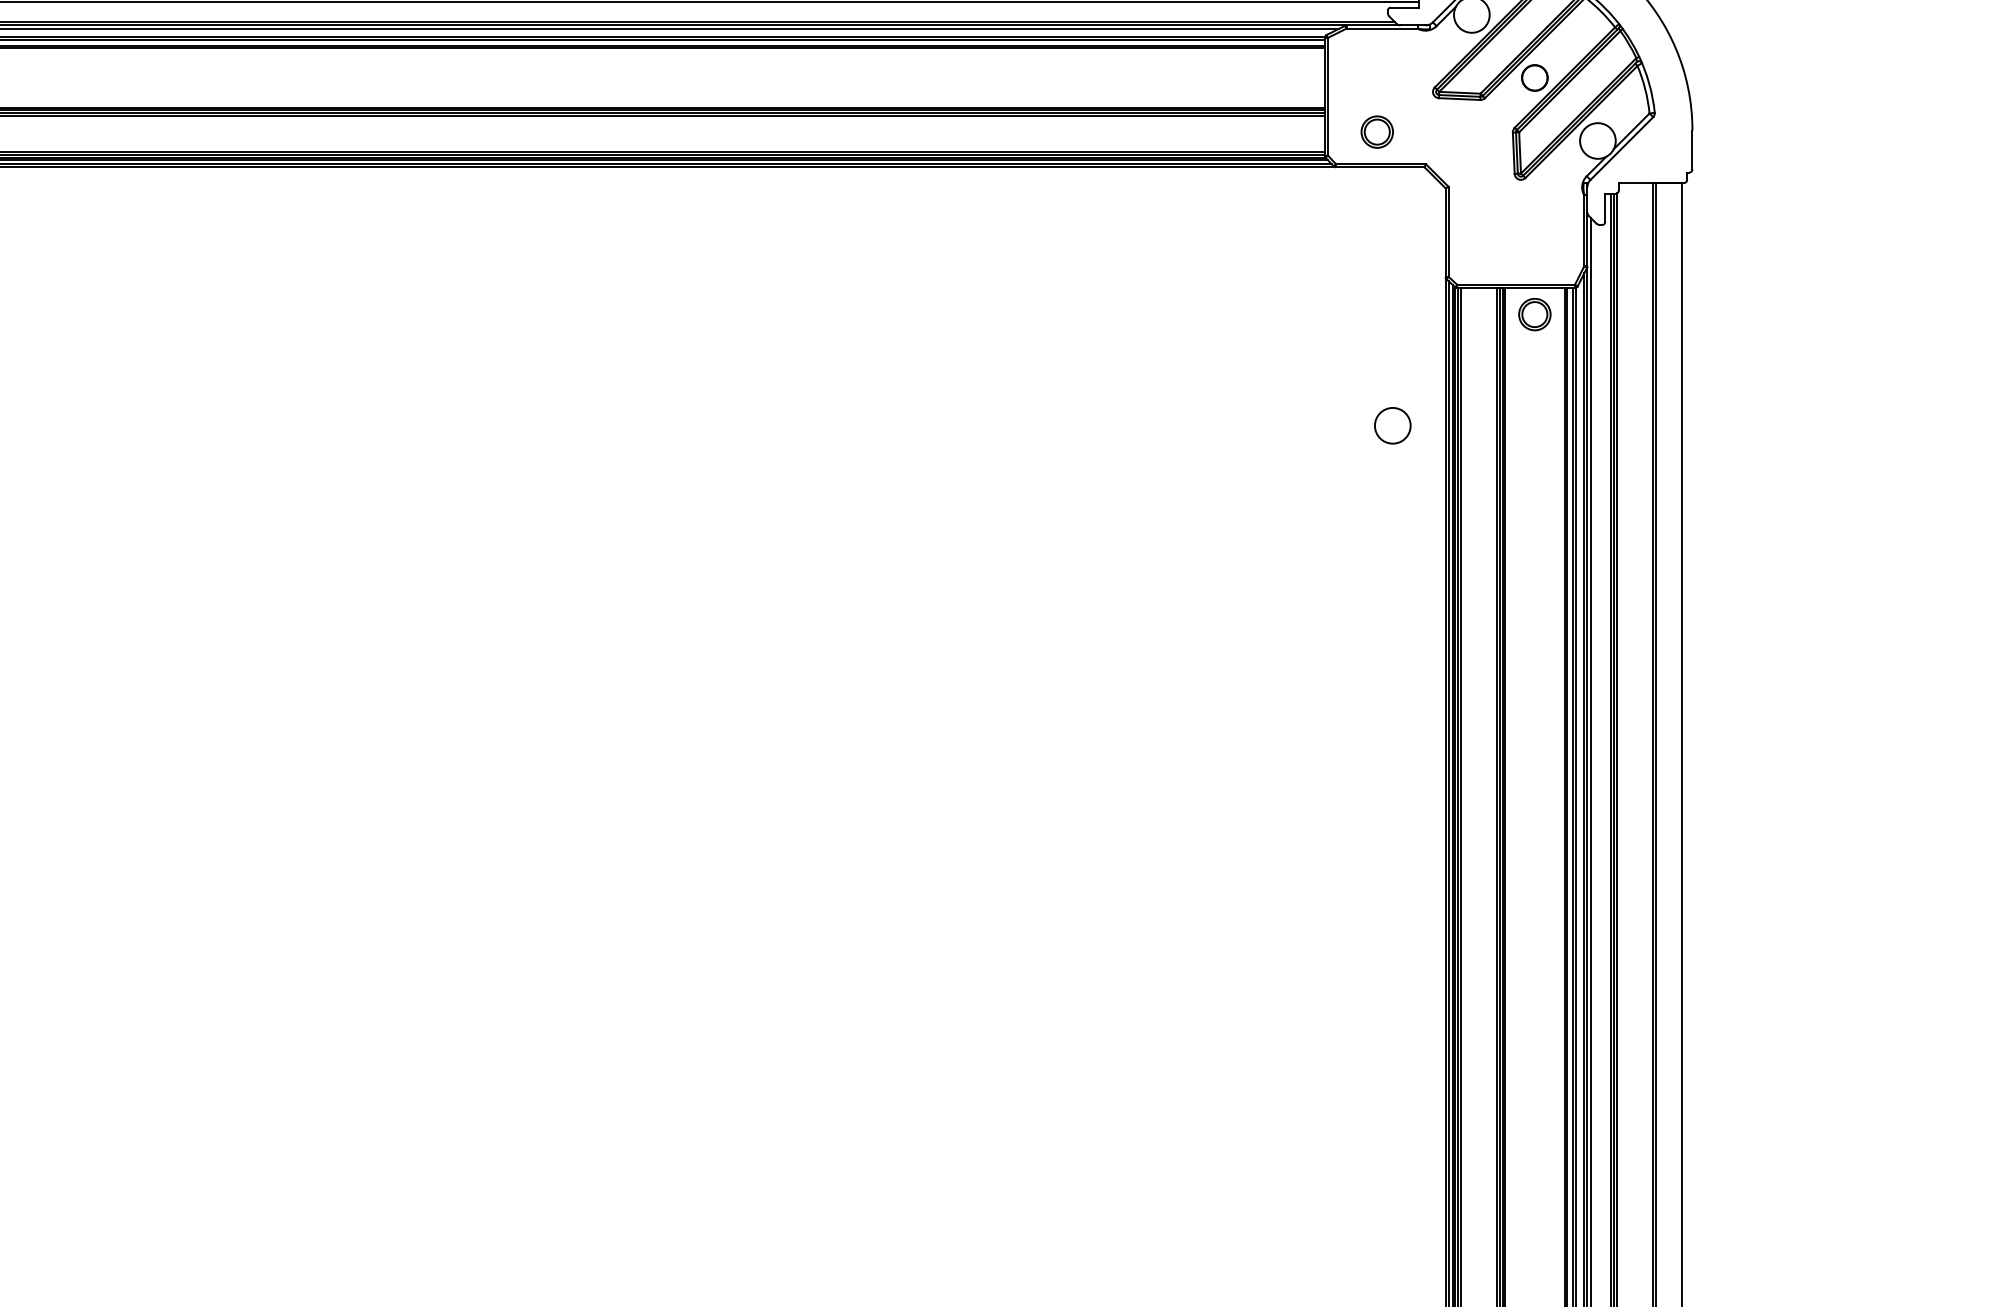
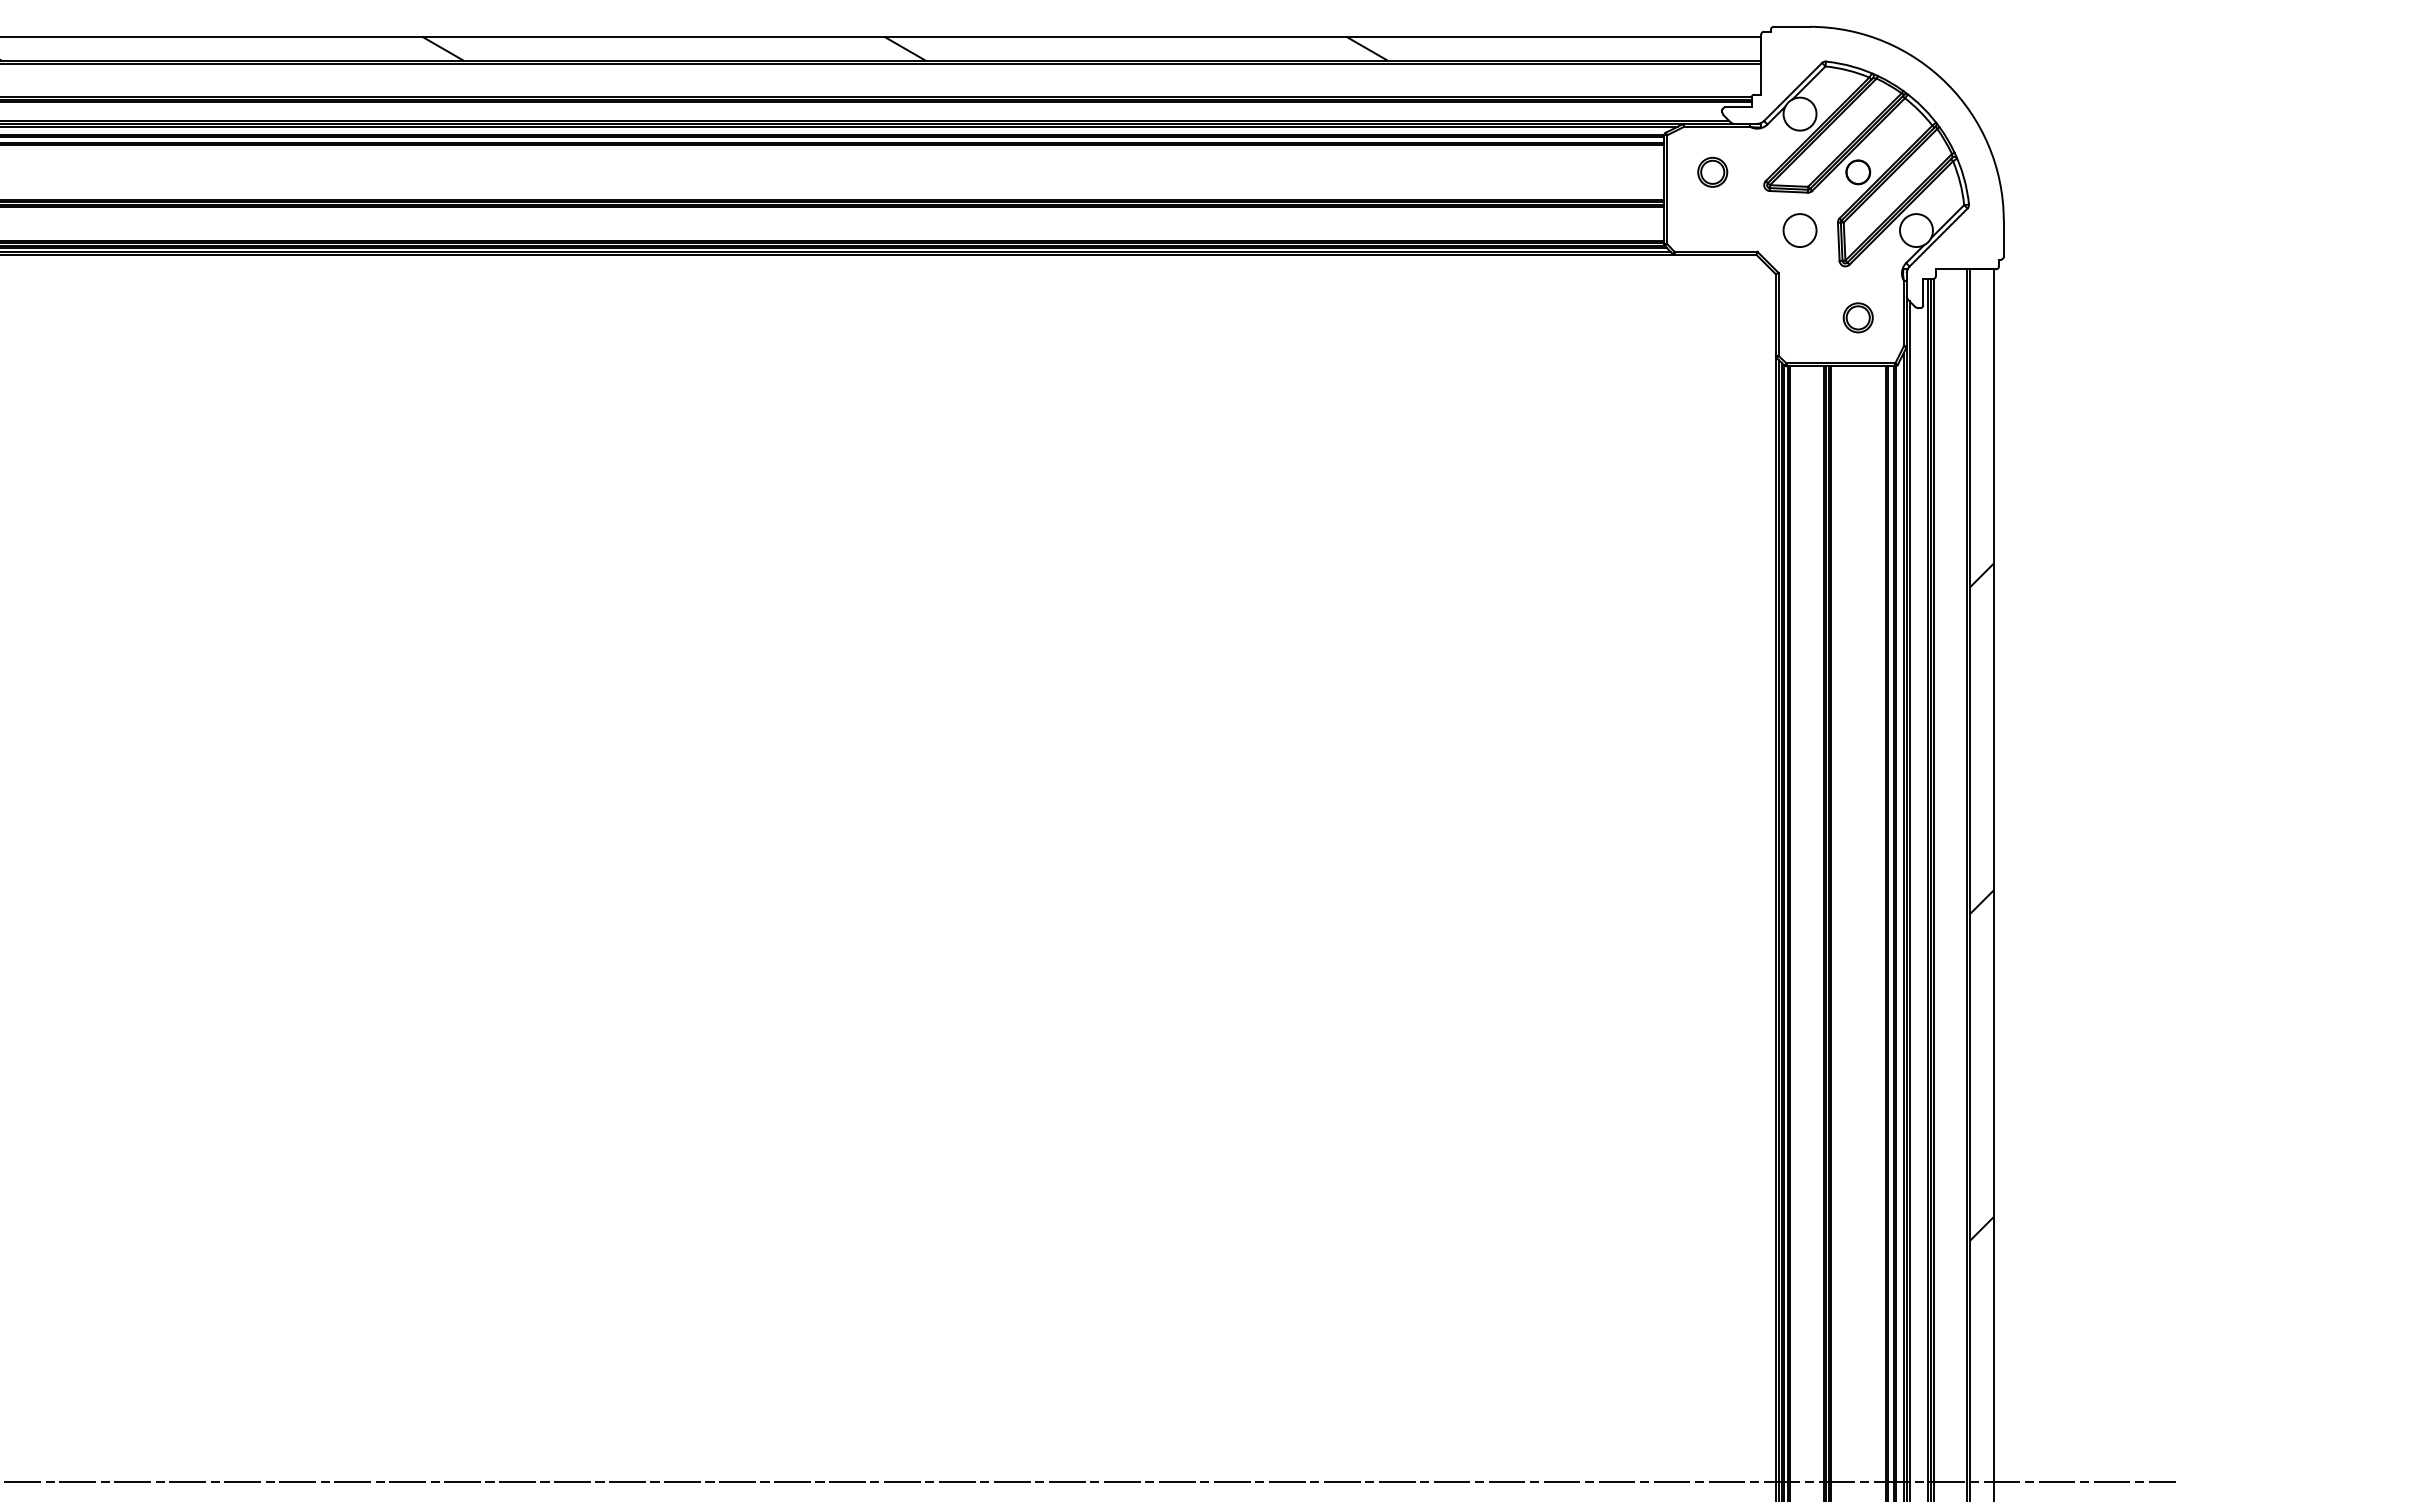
part: (1377, 131) -> (1712, 171), moved
part: (1534, 314) -> (1857, 317), moved
circle: (1392, 425) -> (1799, 230), moved
hatch: (1668, 867) -> (1981, 901), added

